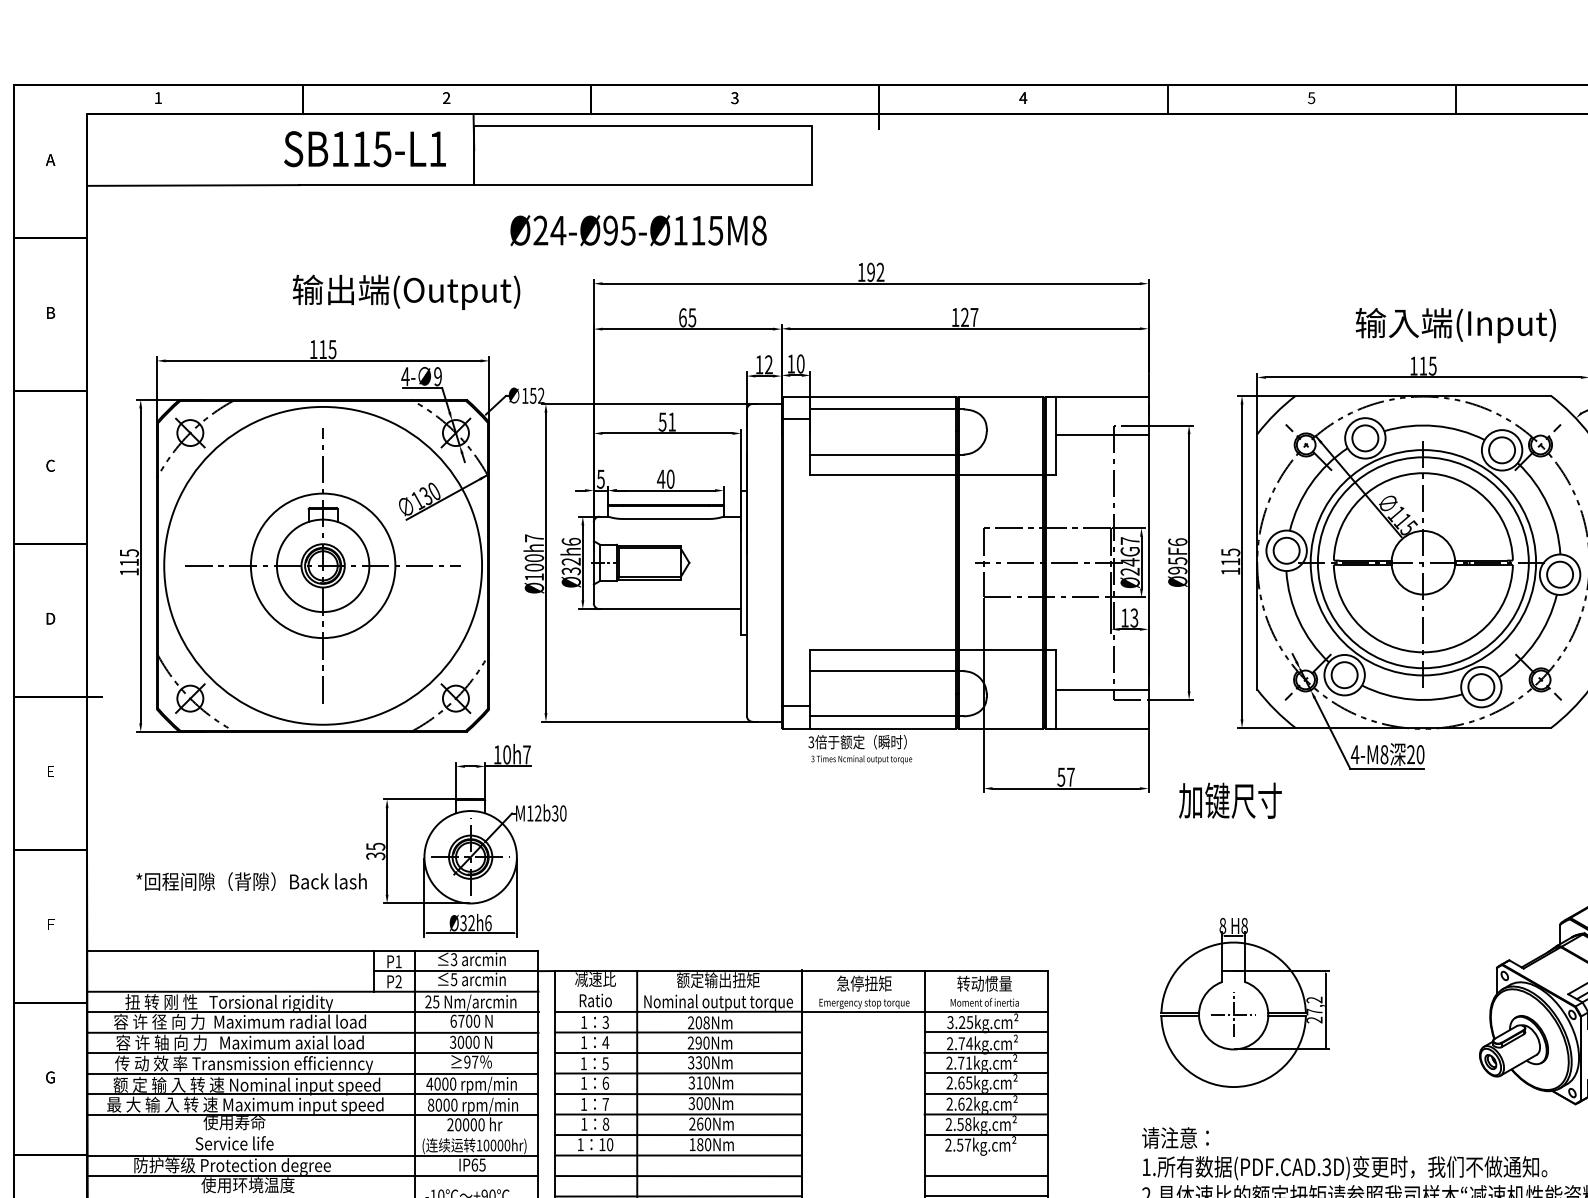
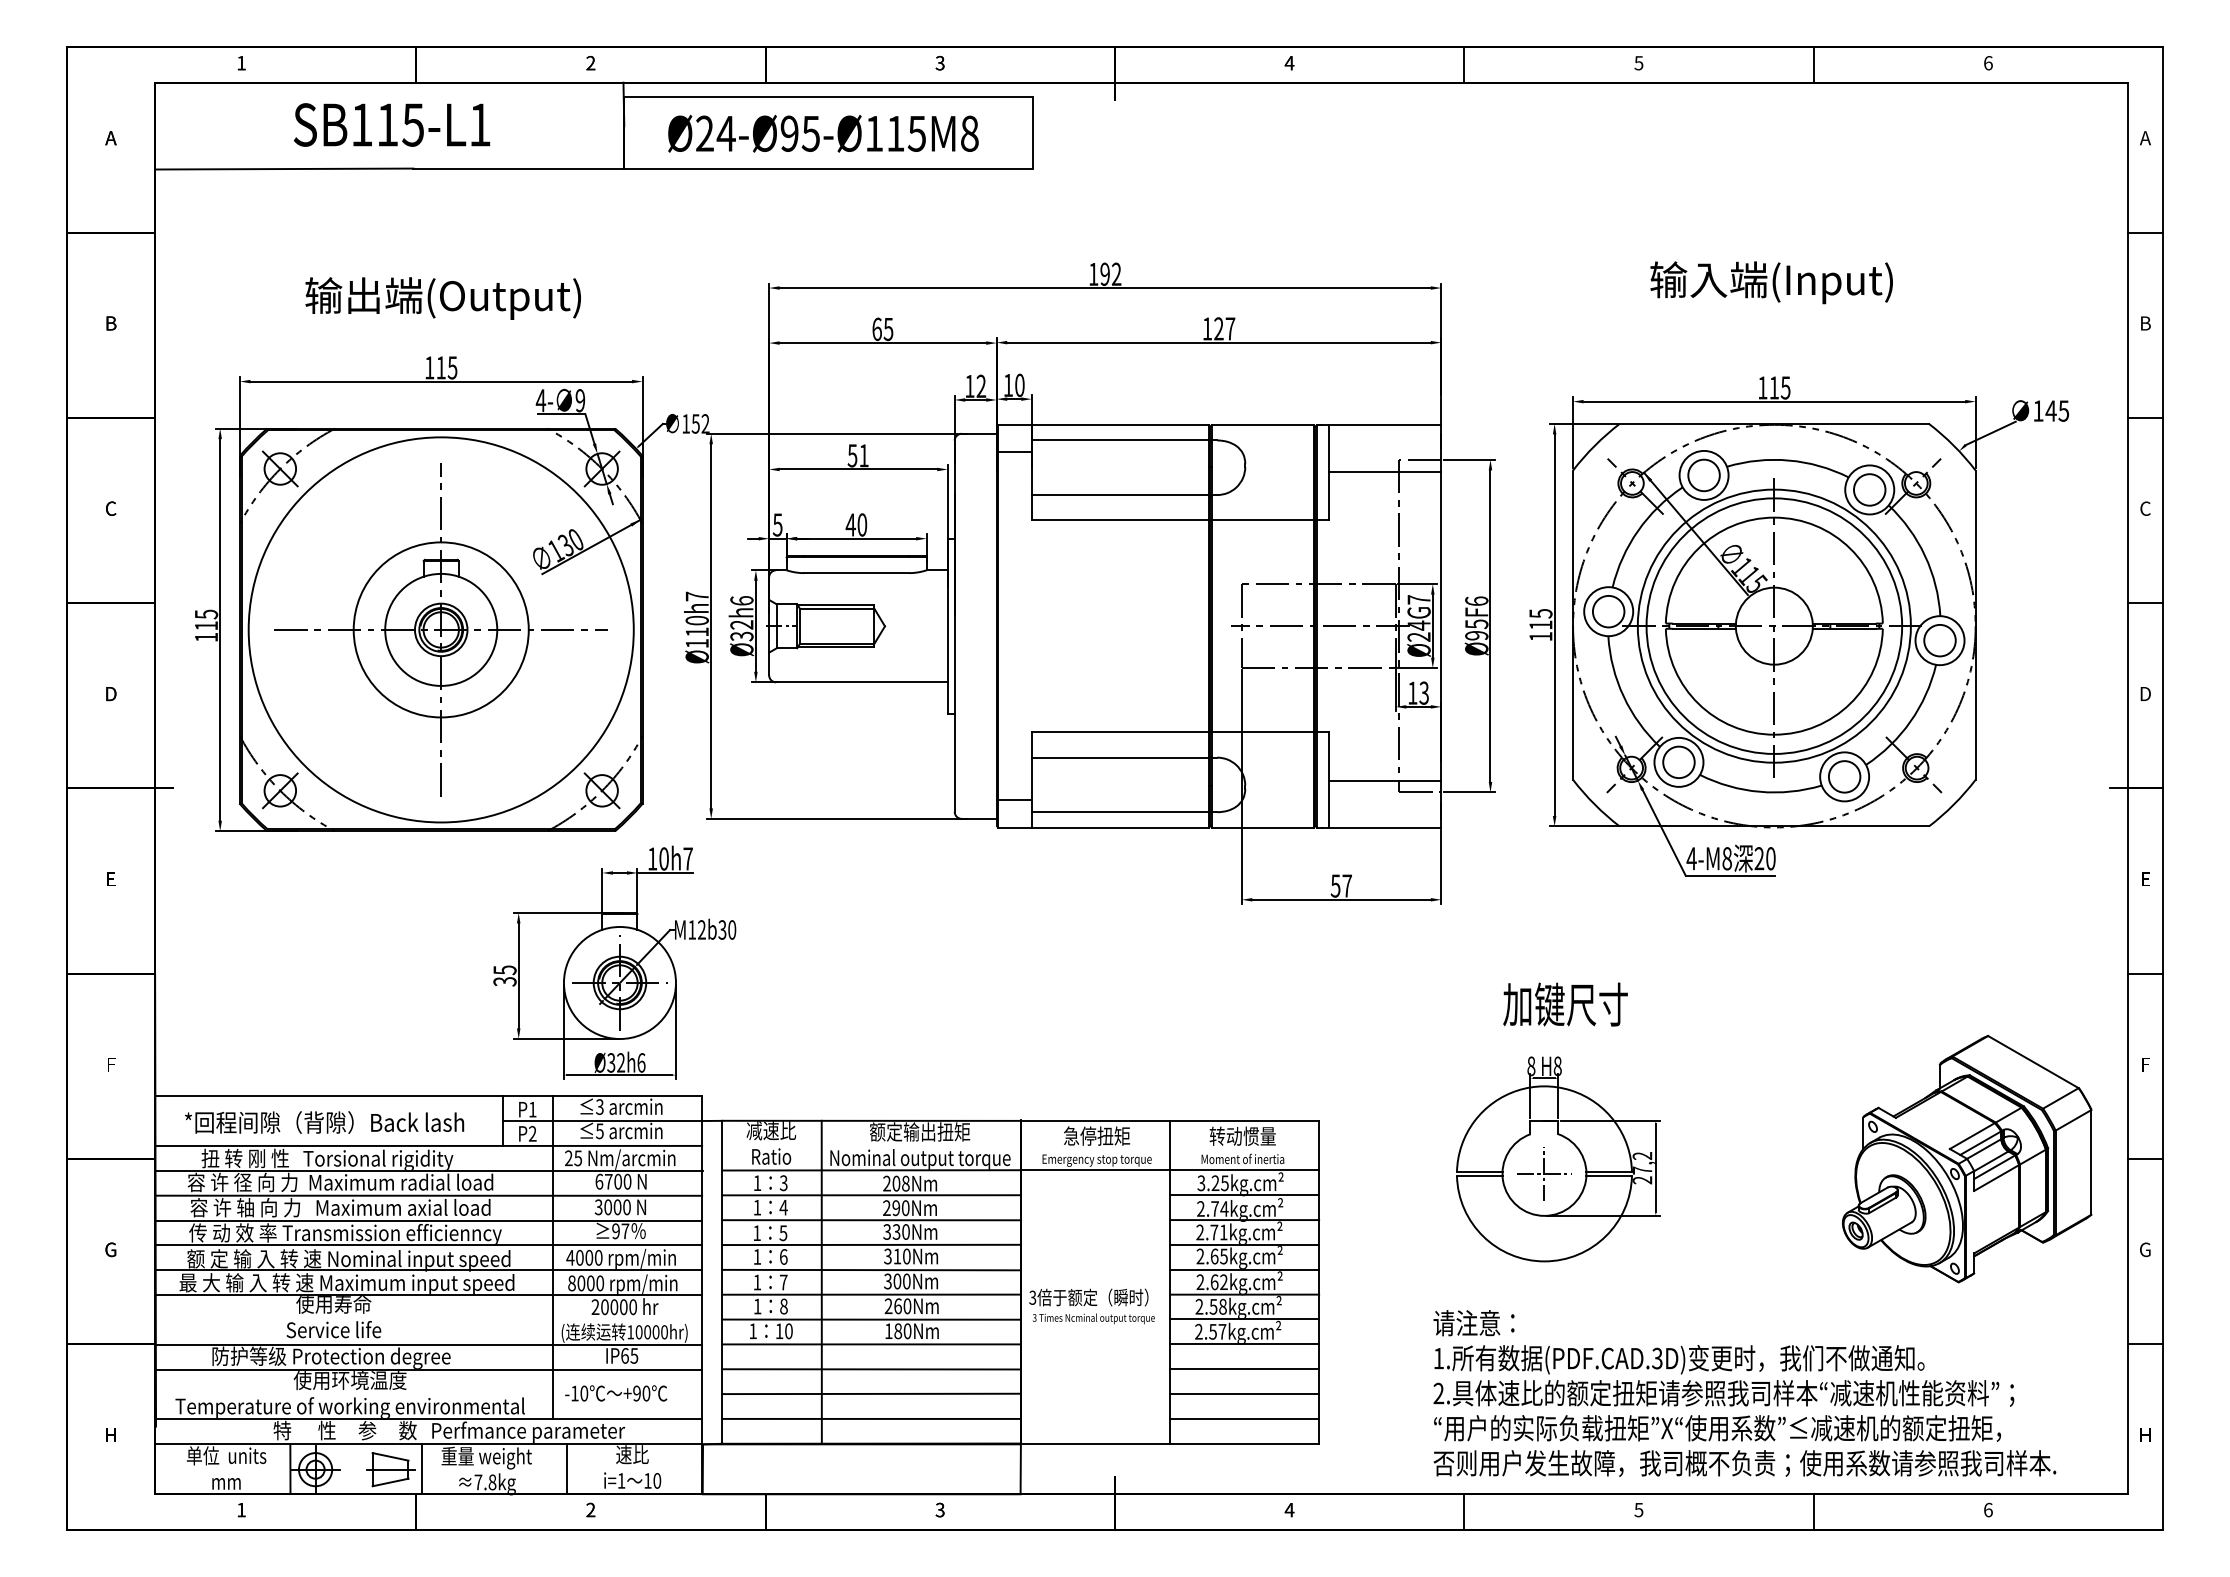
text: (365, 148) -> (392, 124), moved
text: (638, 230) -> (823, 133), moved
text: (405, 292) -> (442, 298), moved
text: (1455, 325) -> (1771, 282), moved
text: (533, 567) -> (696, 631), Ø100 -> Ø110
text: (859, 749) -> (1091, 1306), moved
text: (1230, 800) -> (1565, 1004), moved
text: (251, 881) -> (324, 1122), moved
line: (986, 1155) -> (1244, 1344), added

